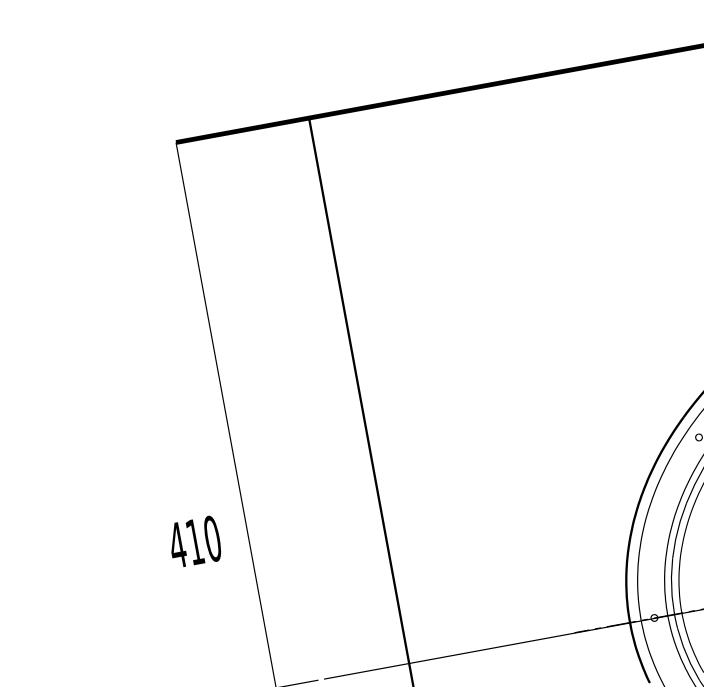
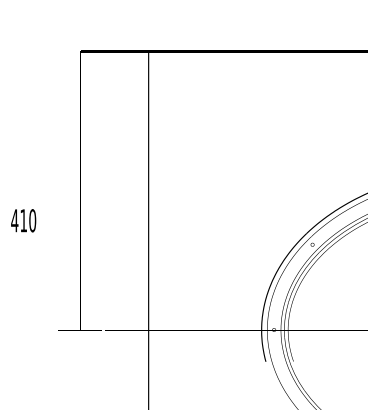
text: (194, 541) -> (23, 220), moved

